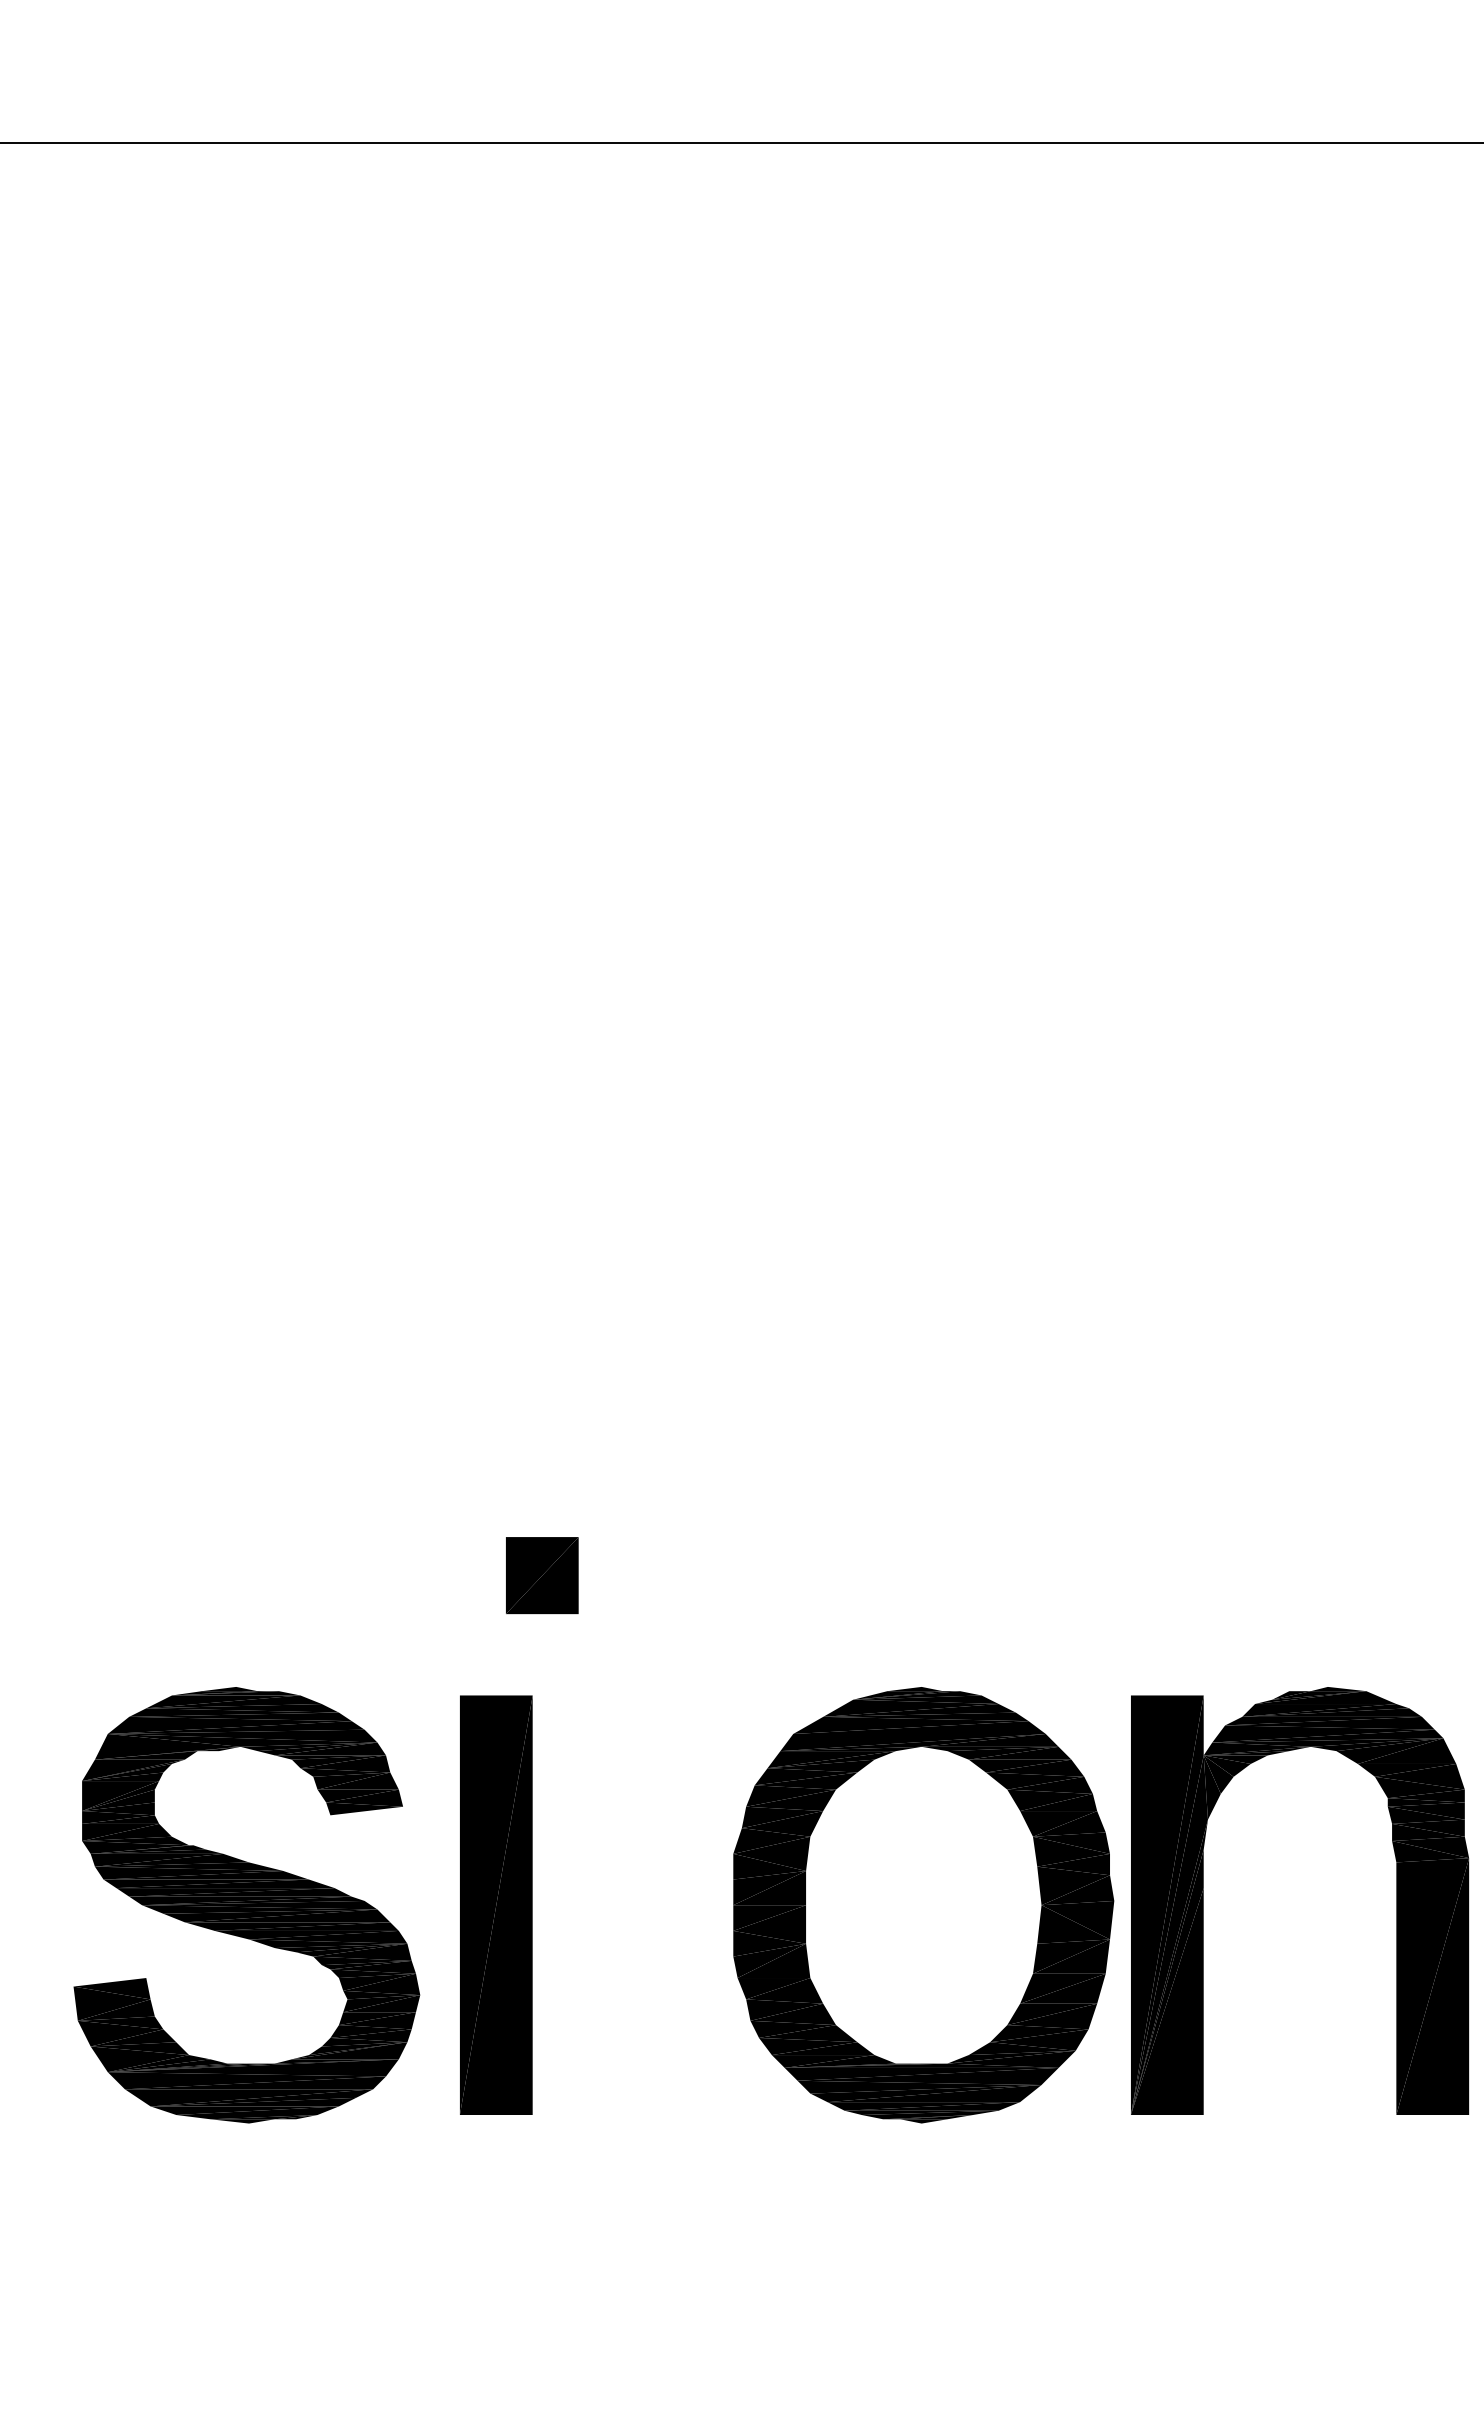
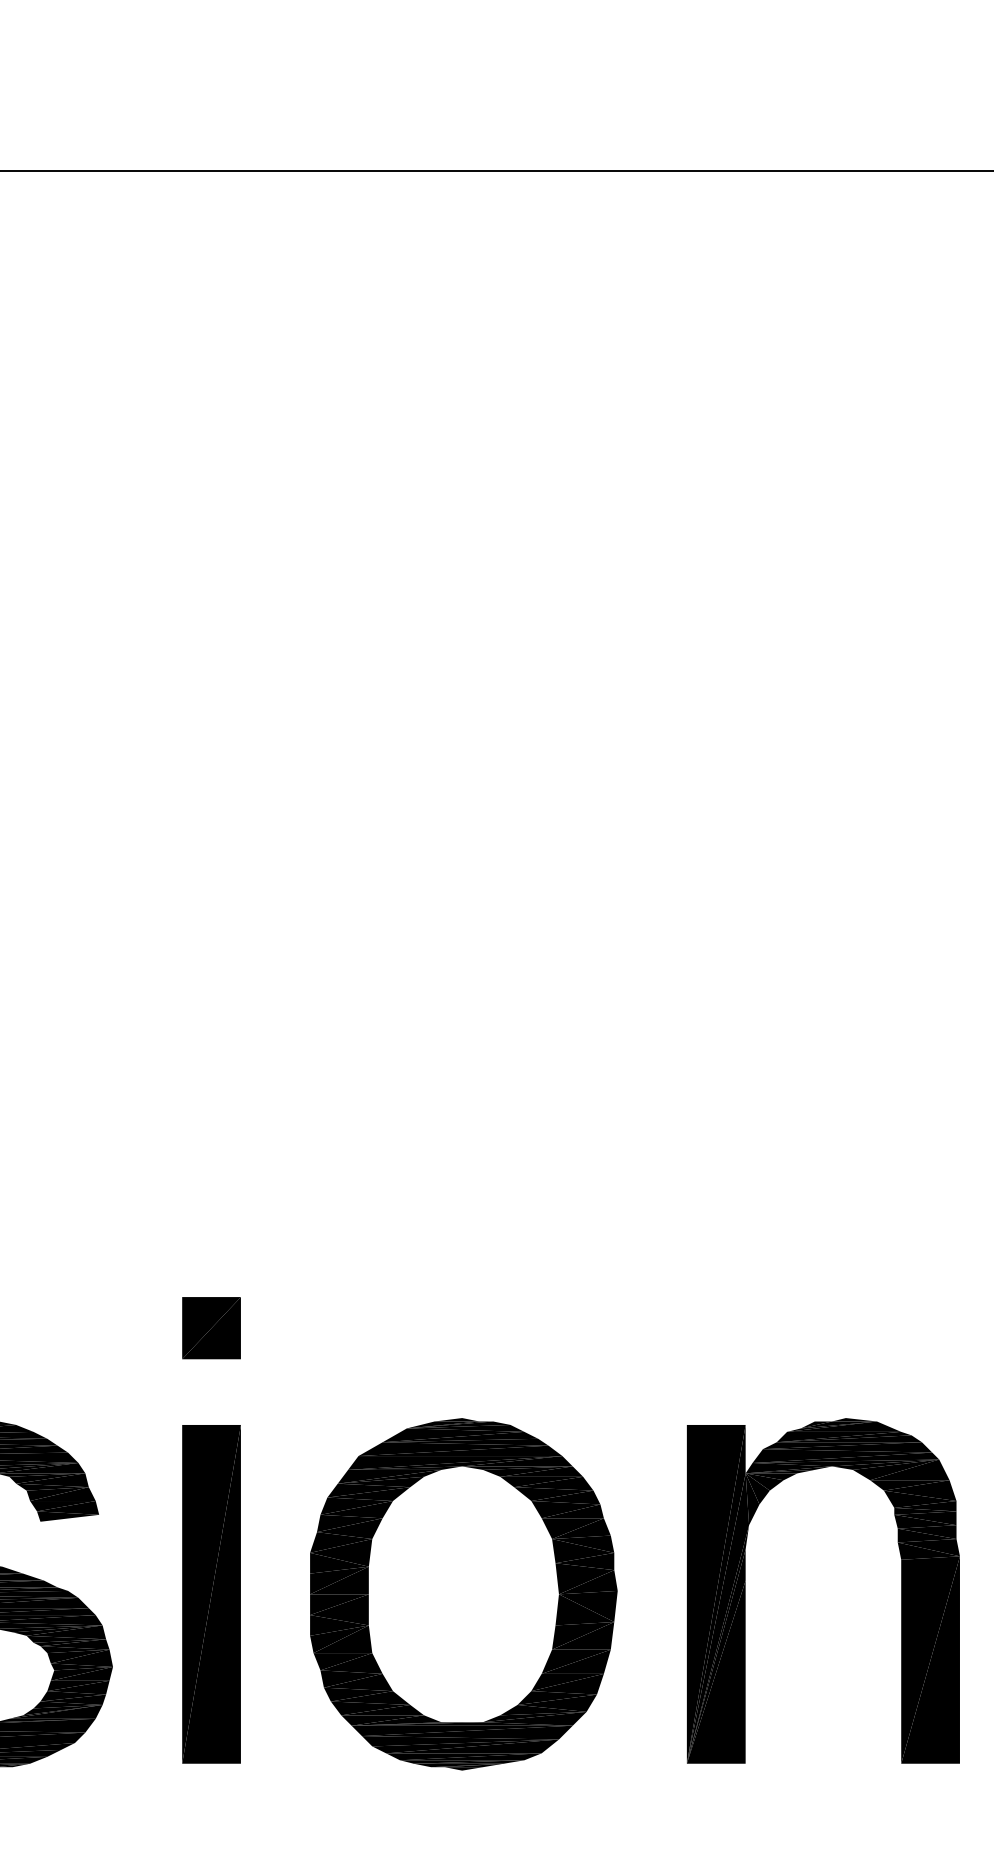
part: (496, 1904) -> (211, 1593), moved
part: (923, 1905) -> (463, 1594), moved

